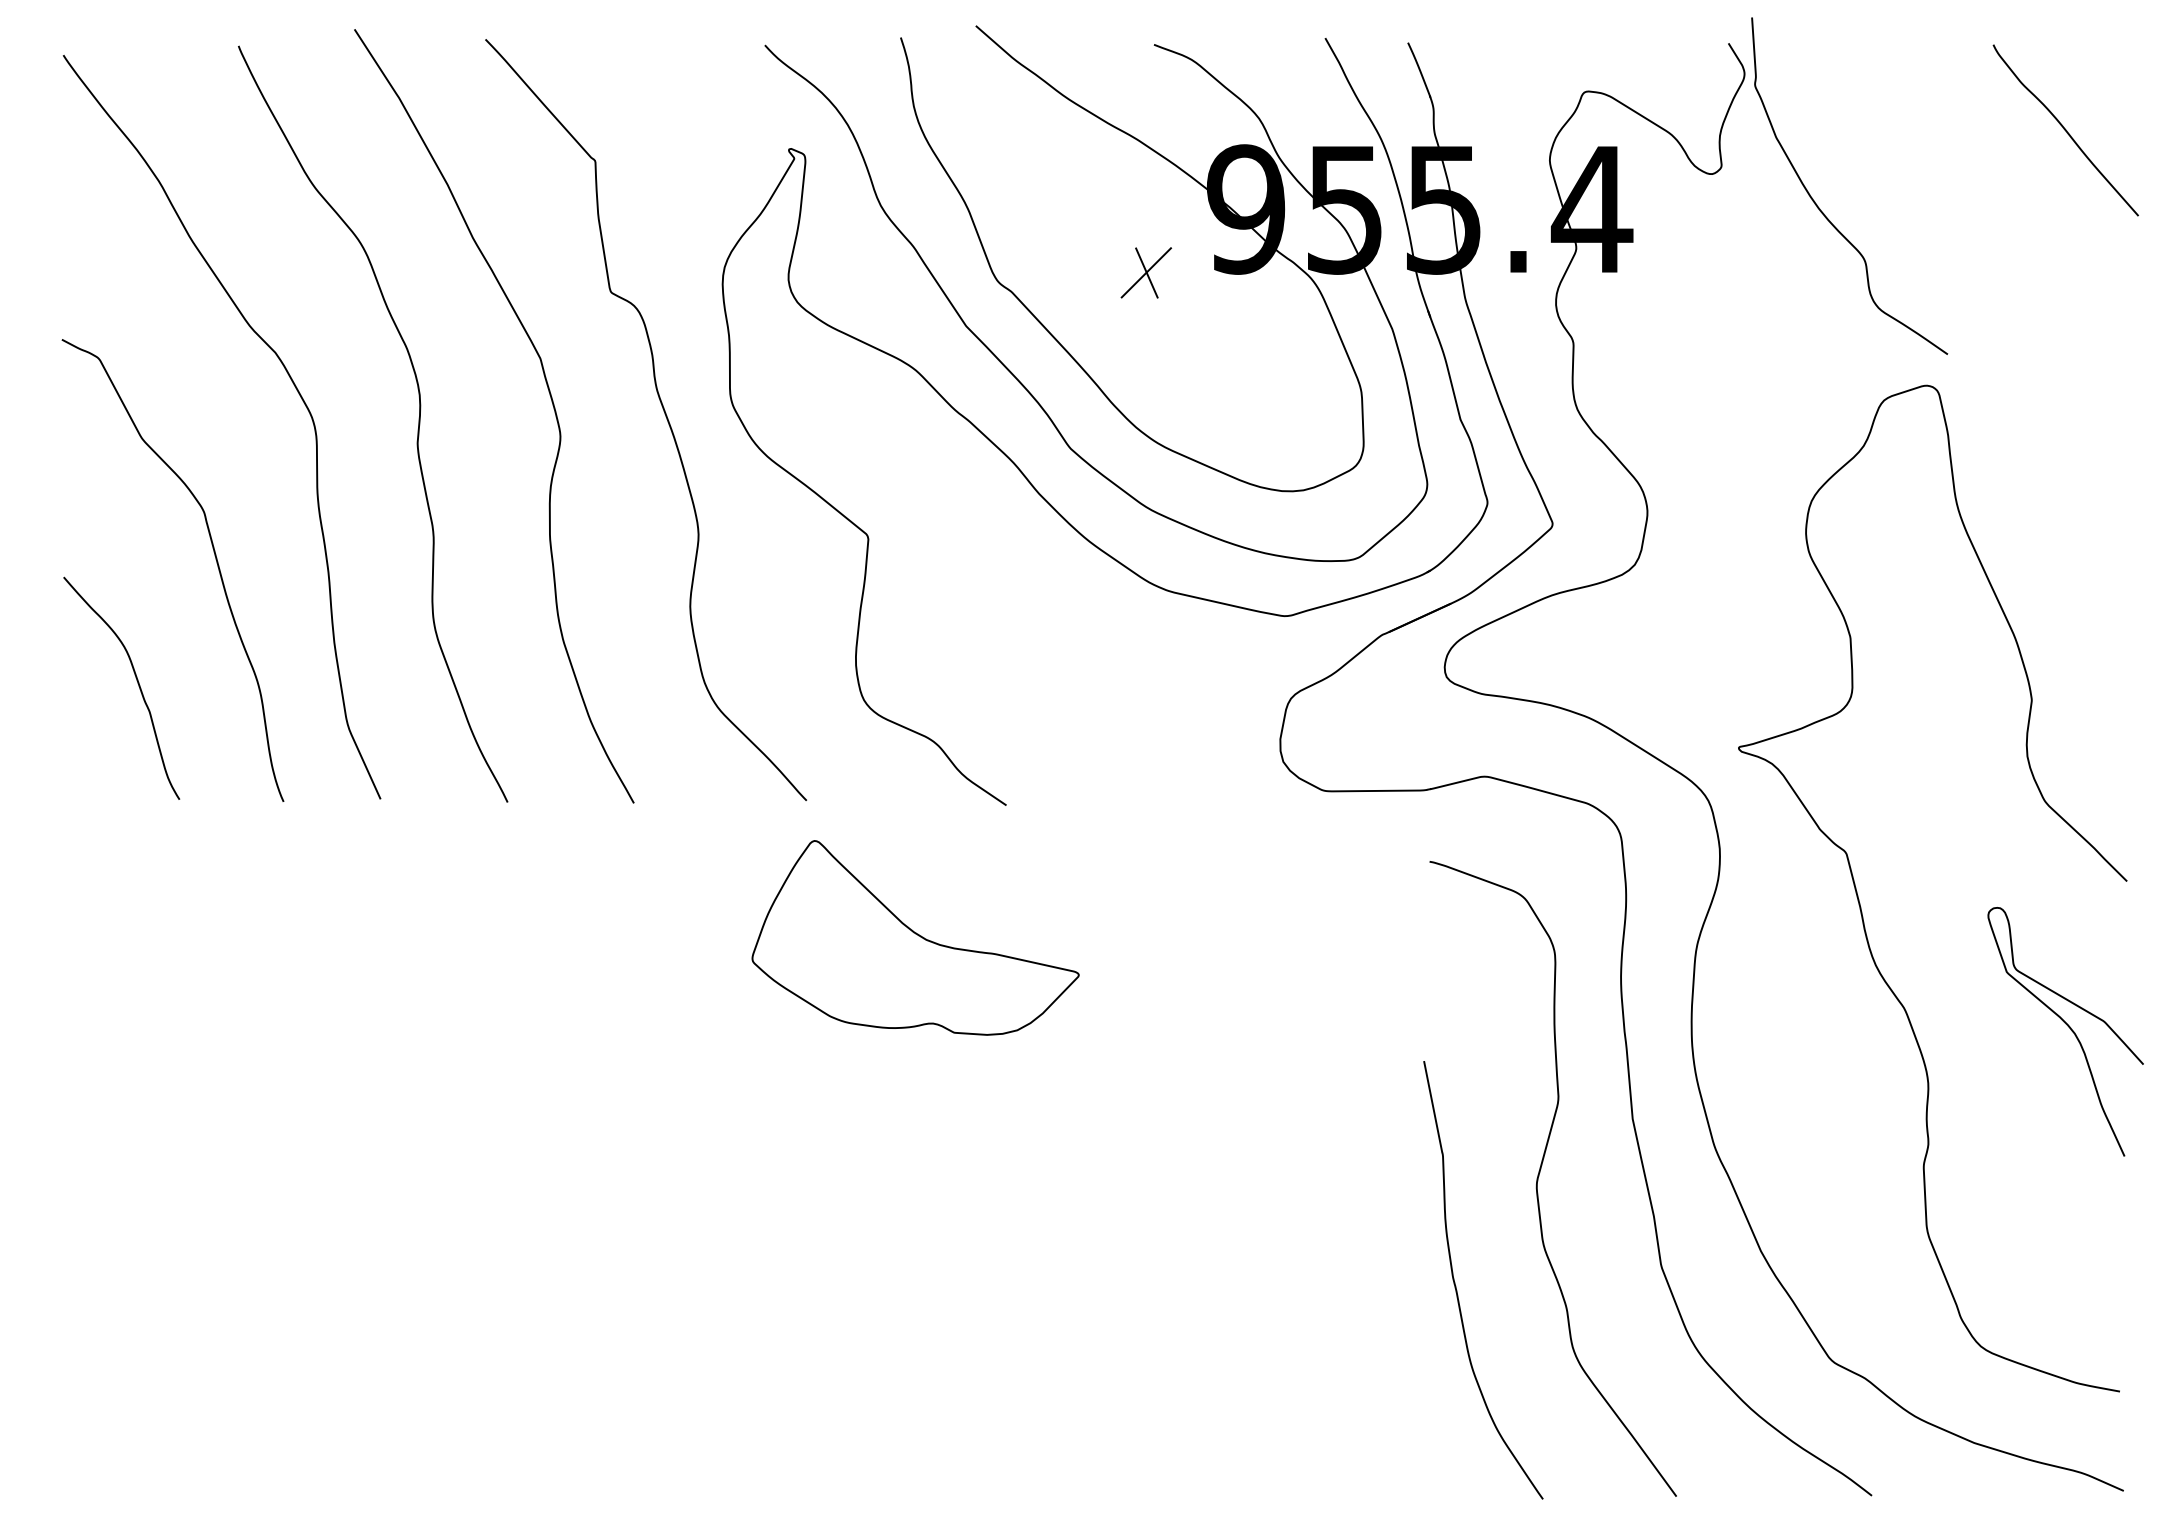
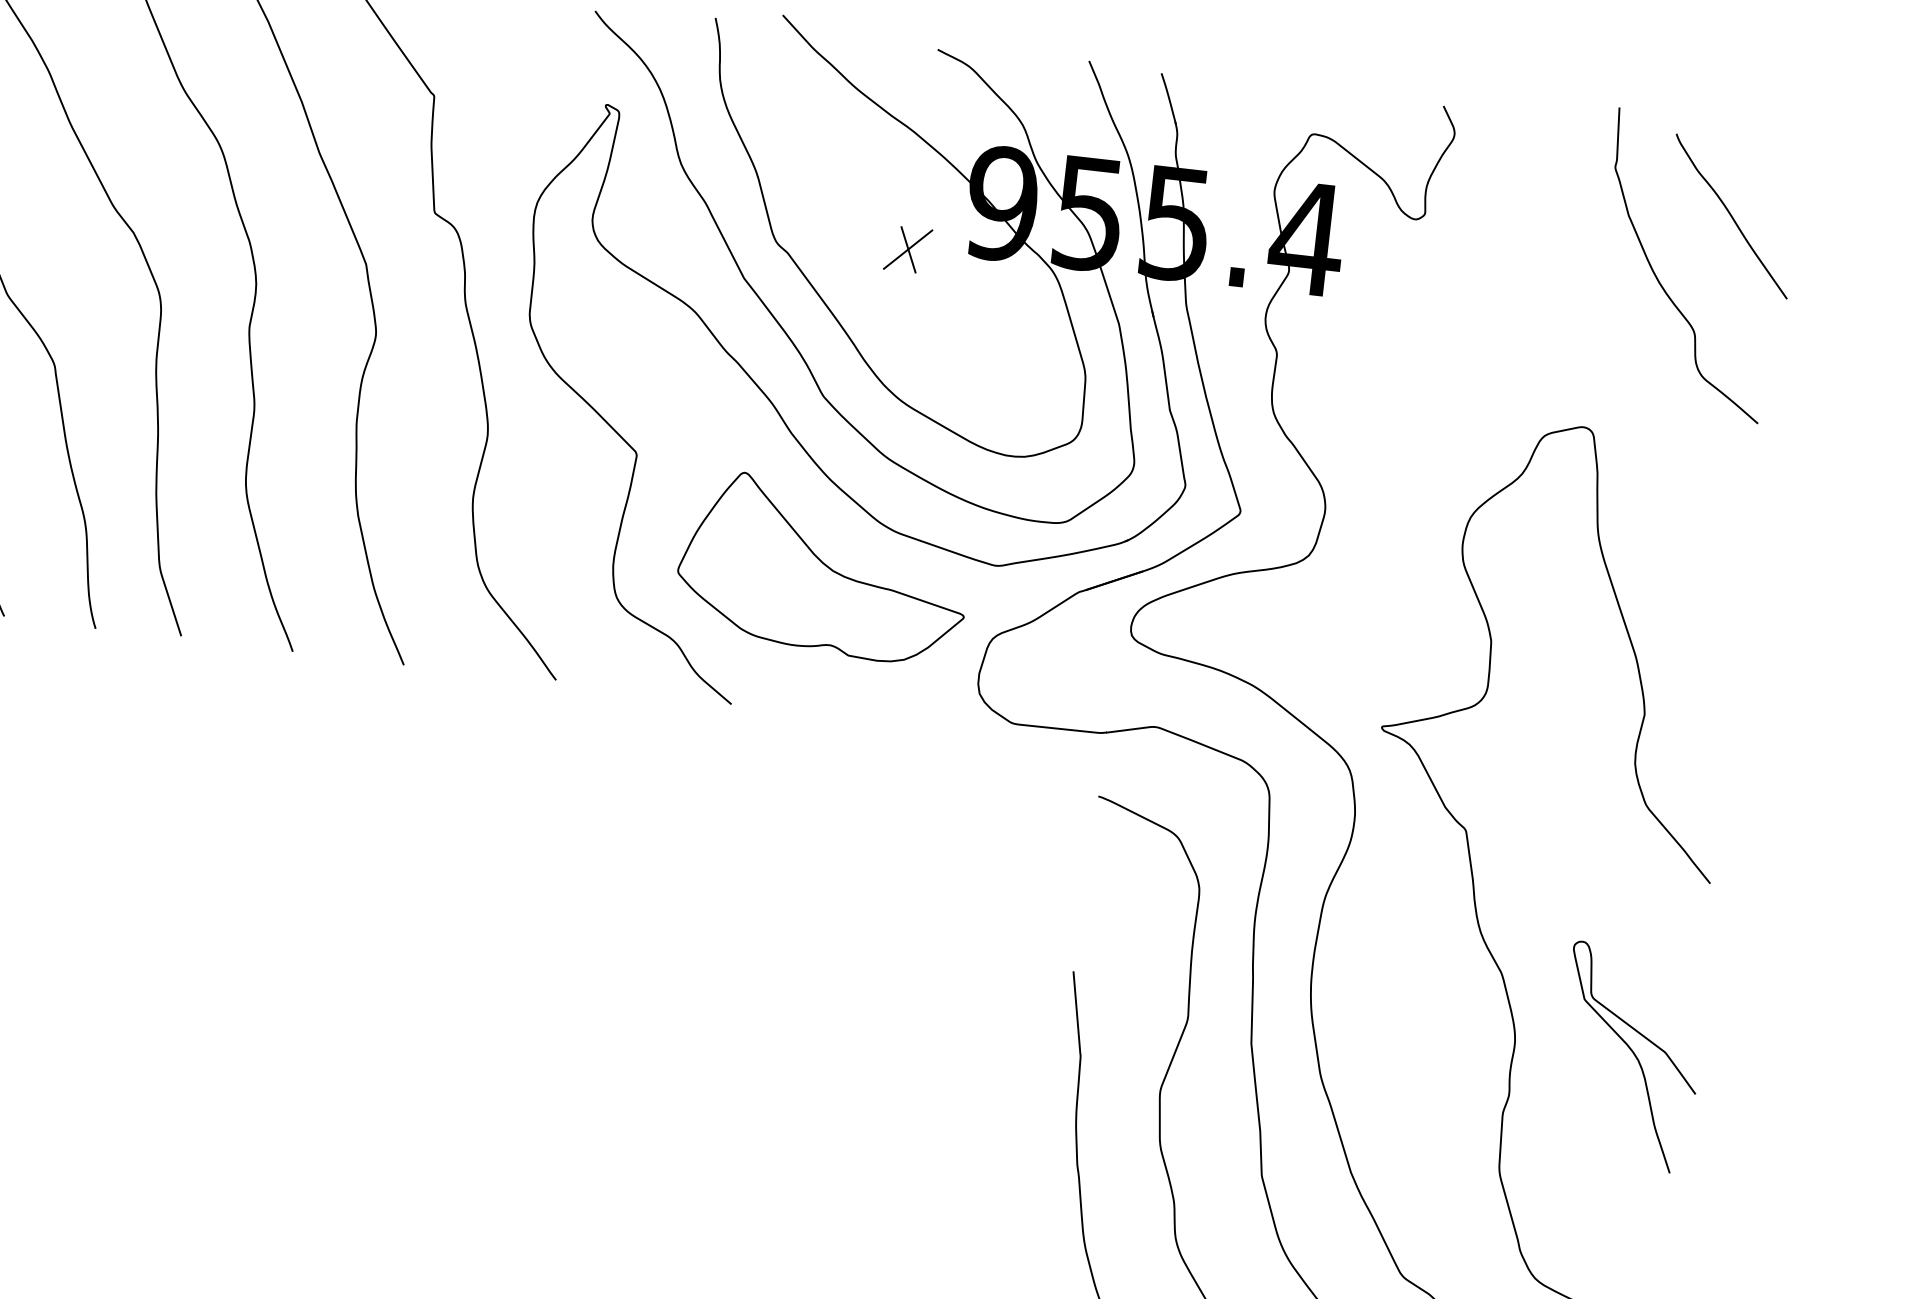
curve: (1819, 207) -> (1659, 281), moved
part: (915, 937) -> (823, 567), moved
curve: (2068, 1027) -> (1633, 1054), moved

